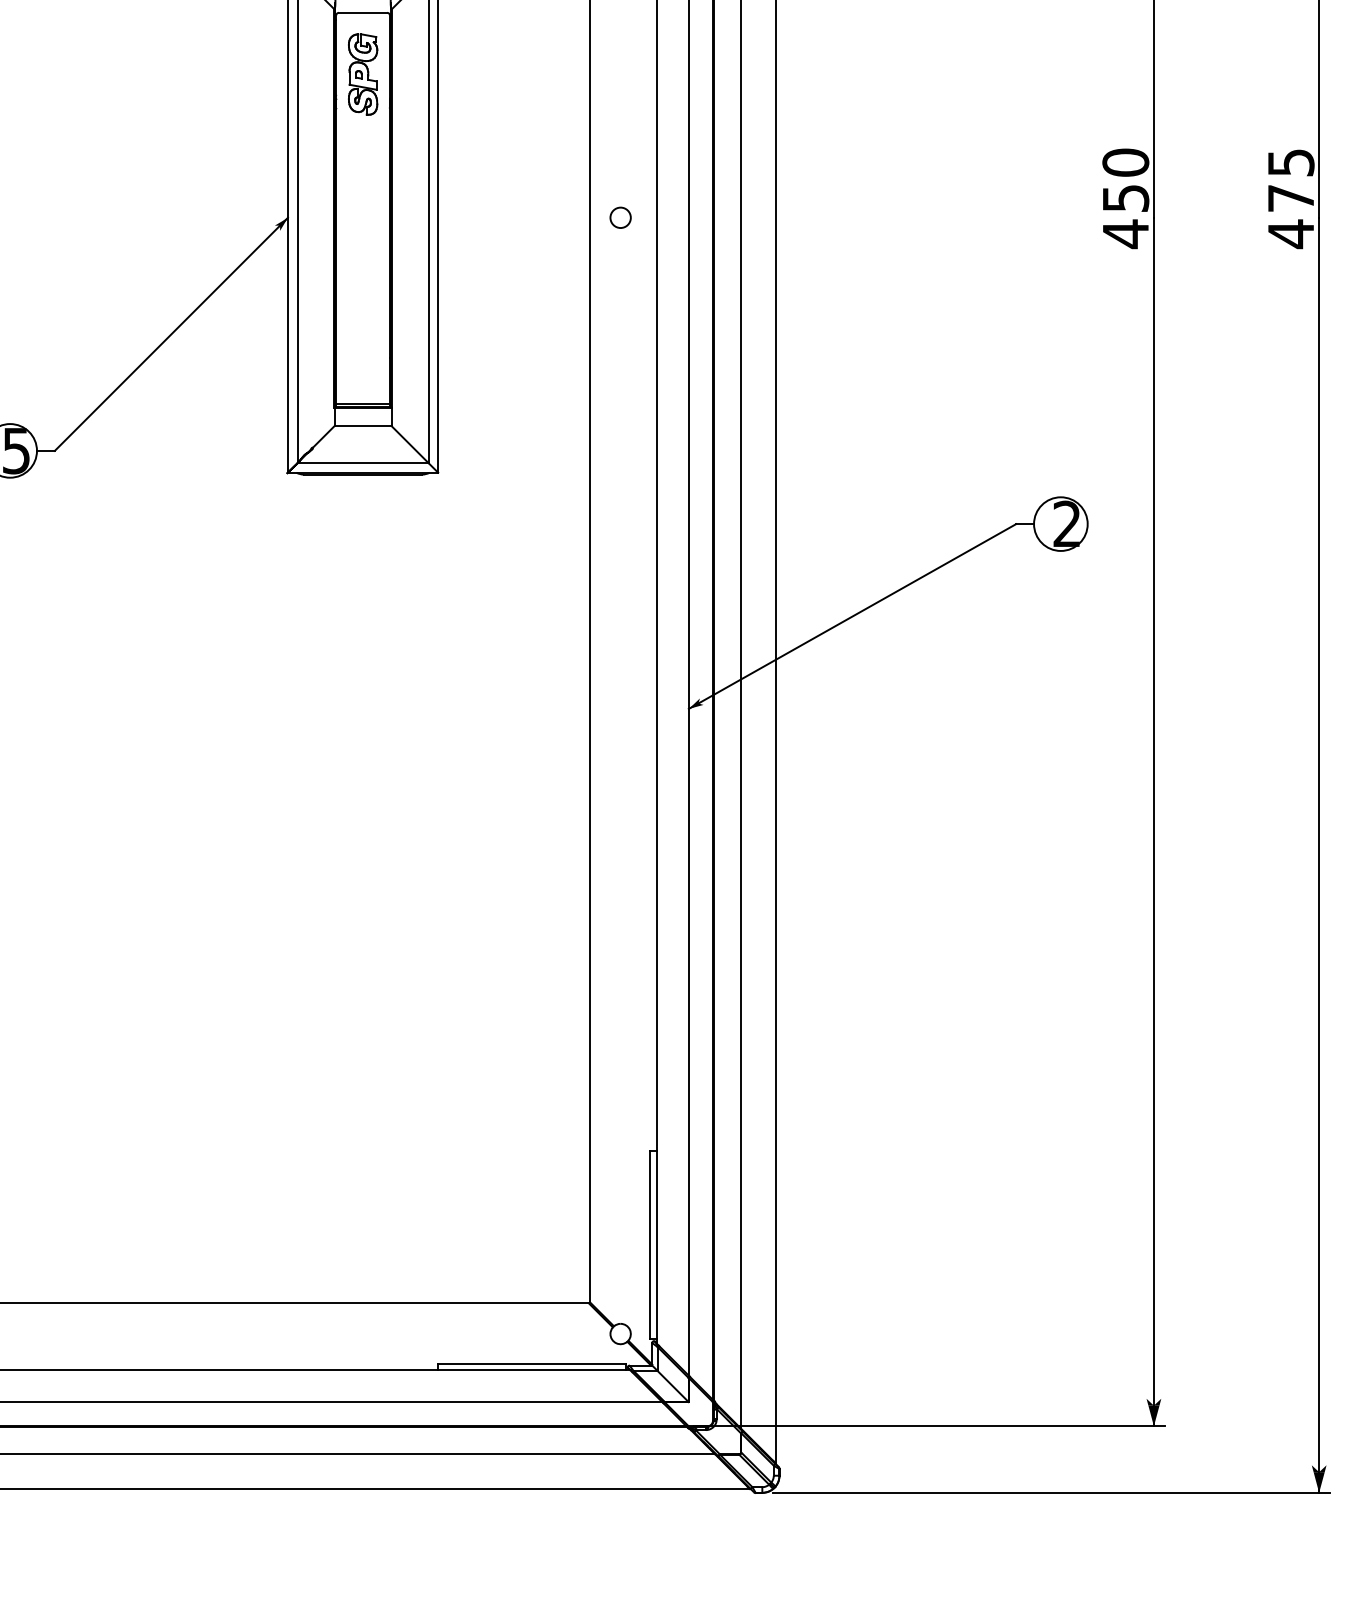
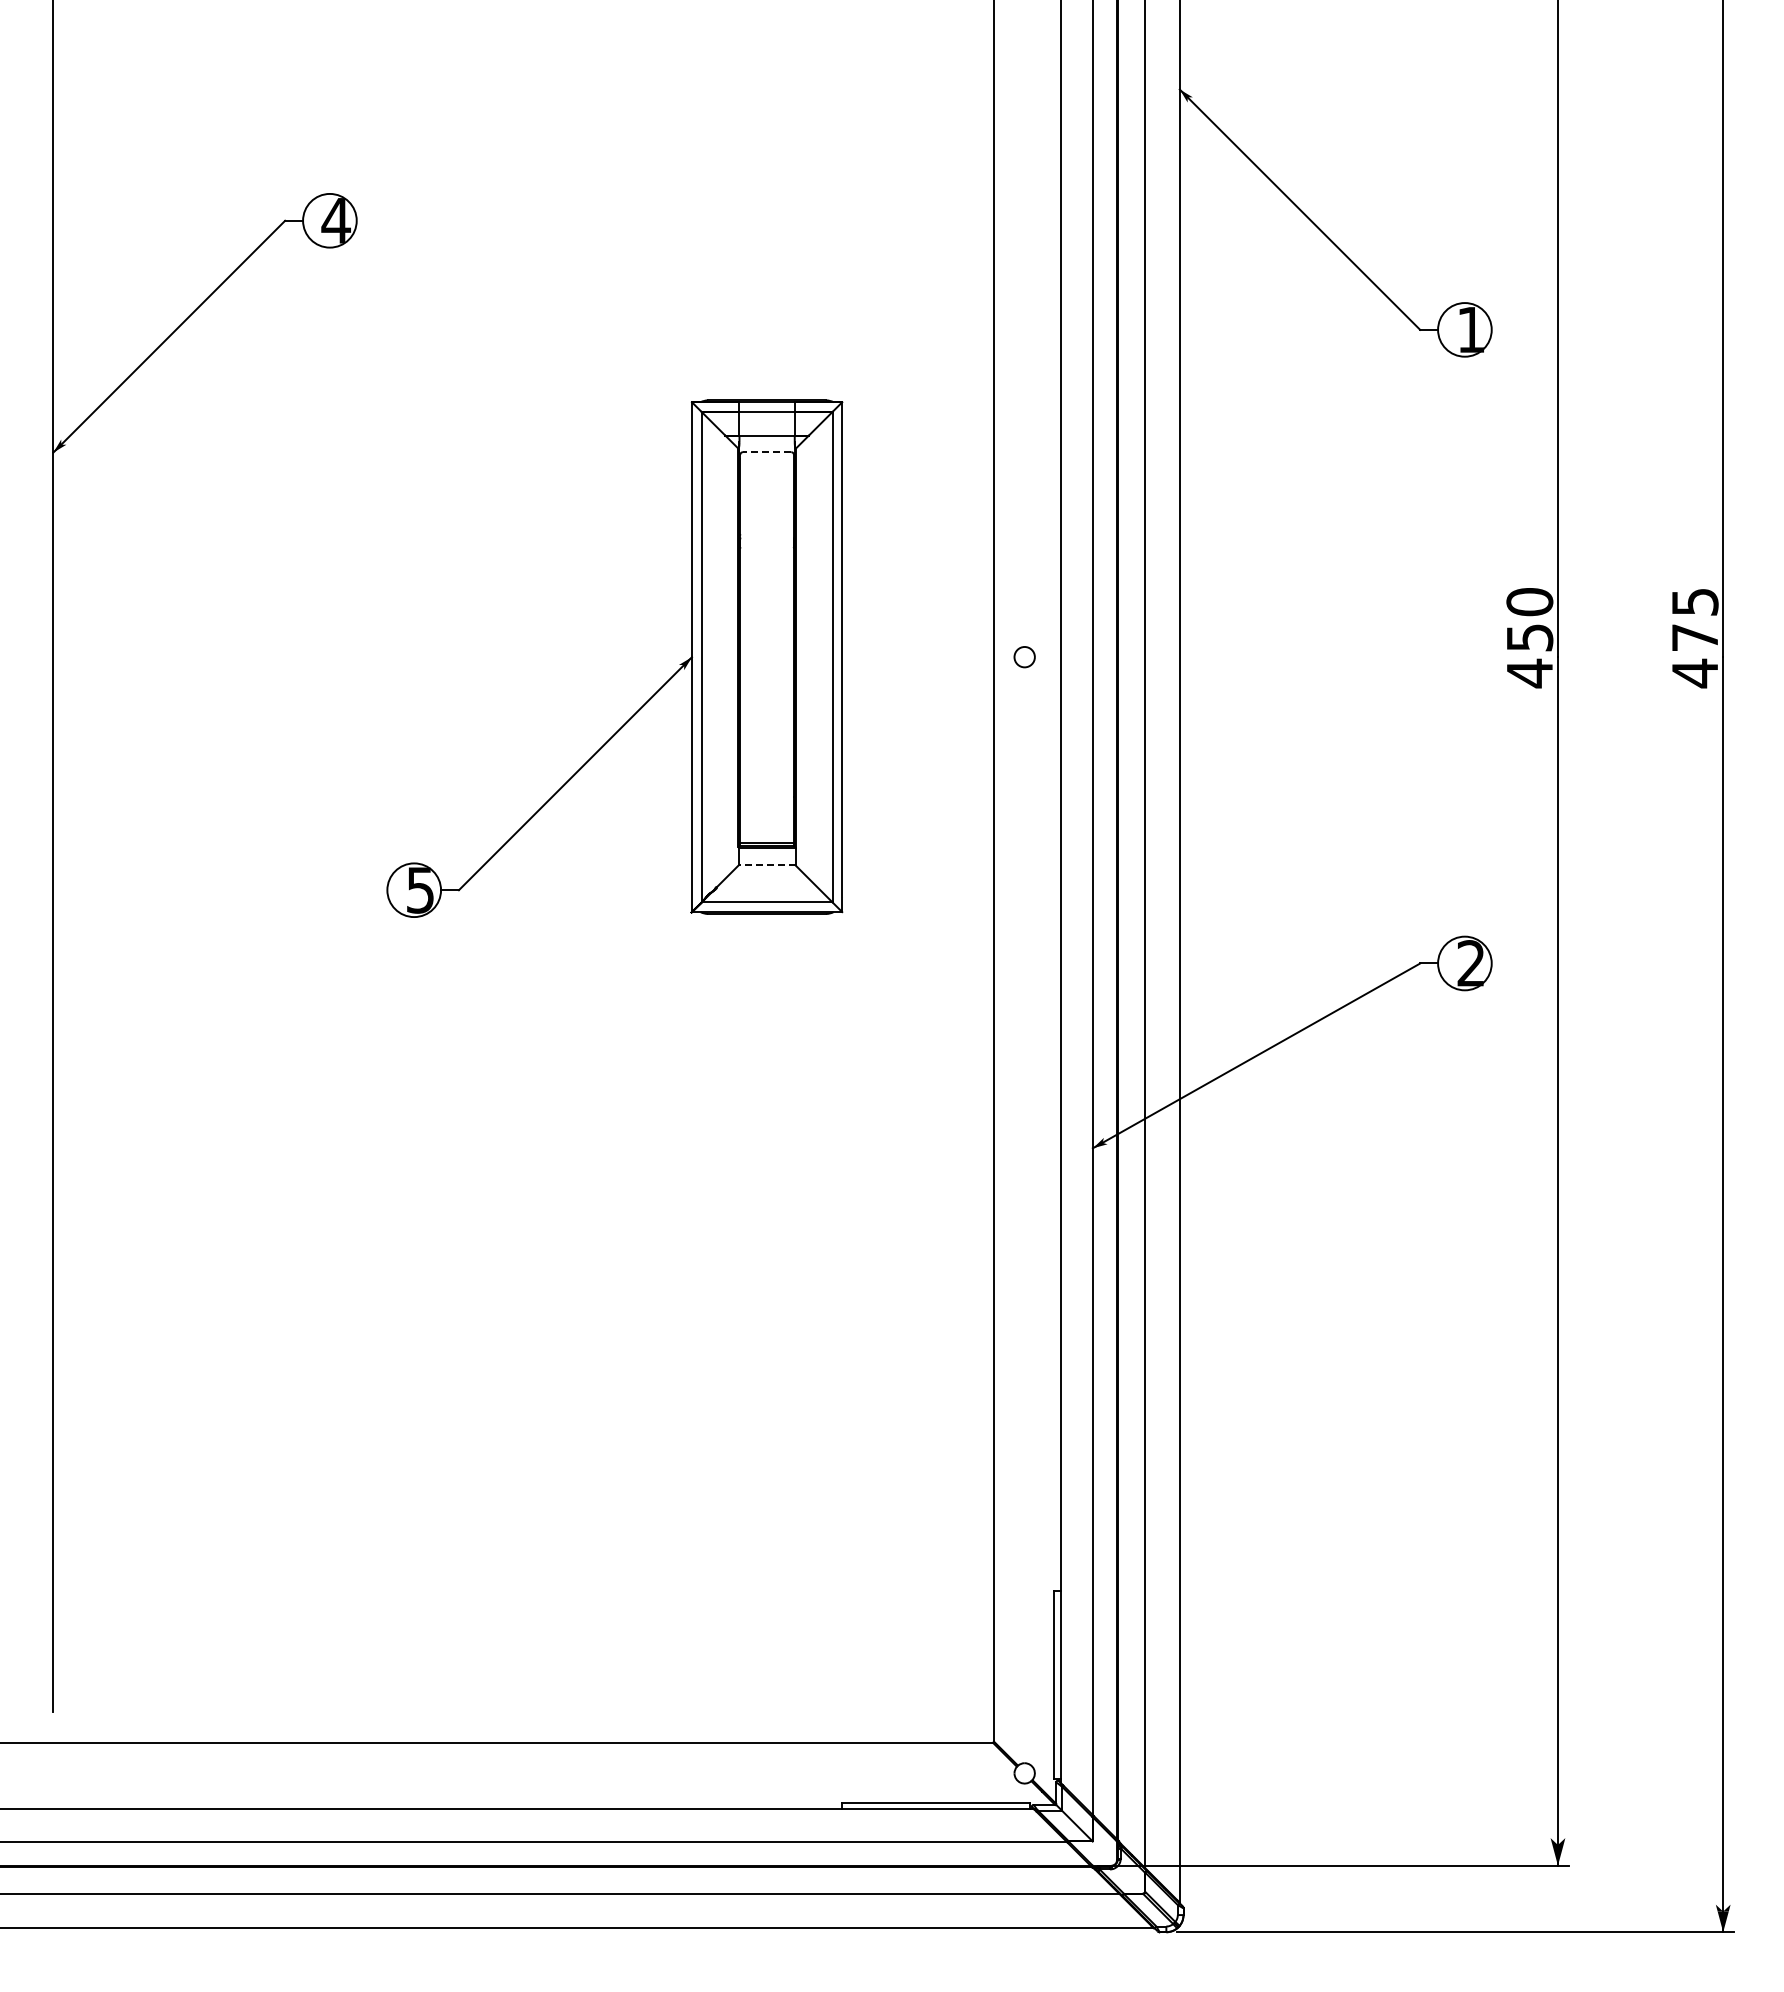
line: (362, 13) -> (766, 452), solid -> dashed
part: (363, 74) -> (767, 513), removed
line: (362, 426) -> (766, 865), solid -> dashed

